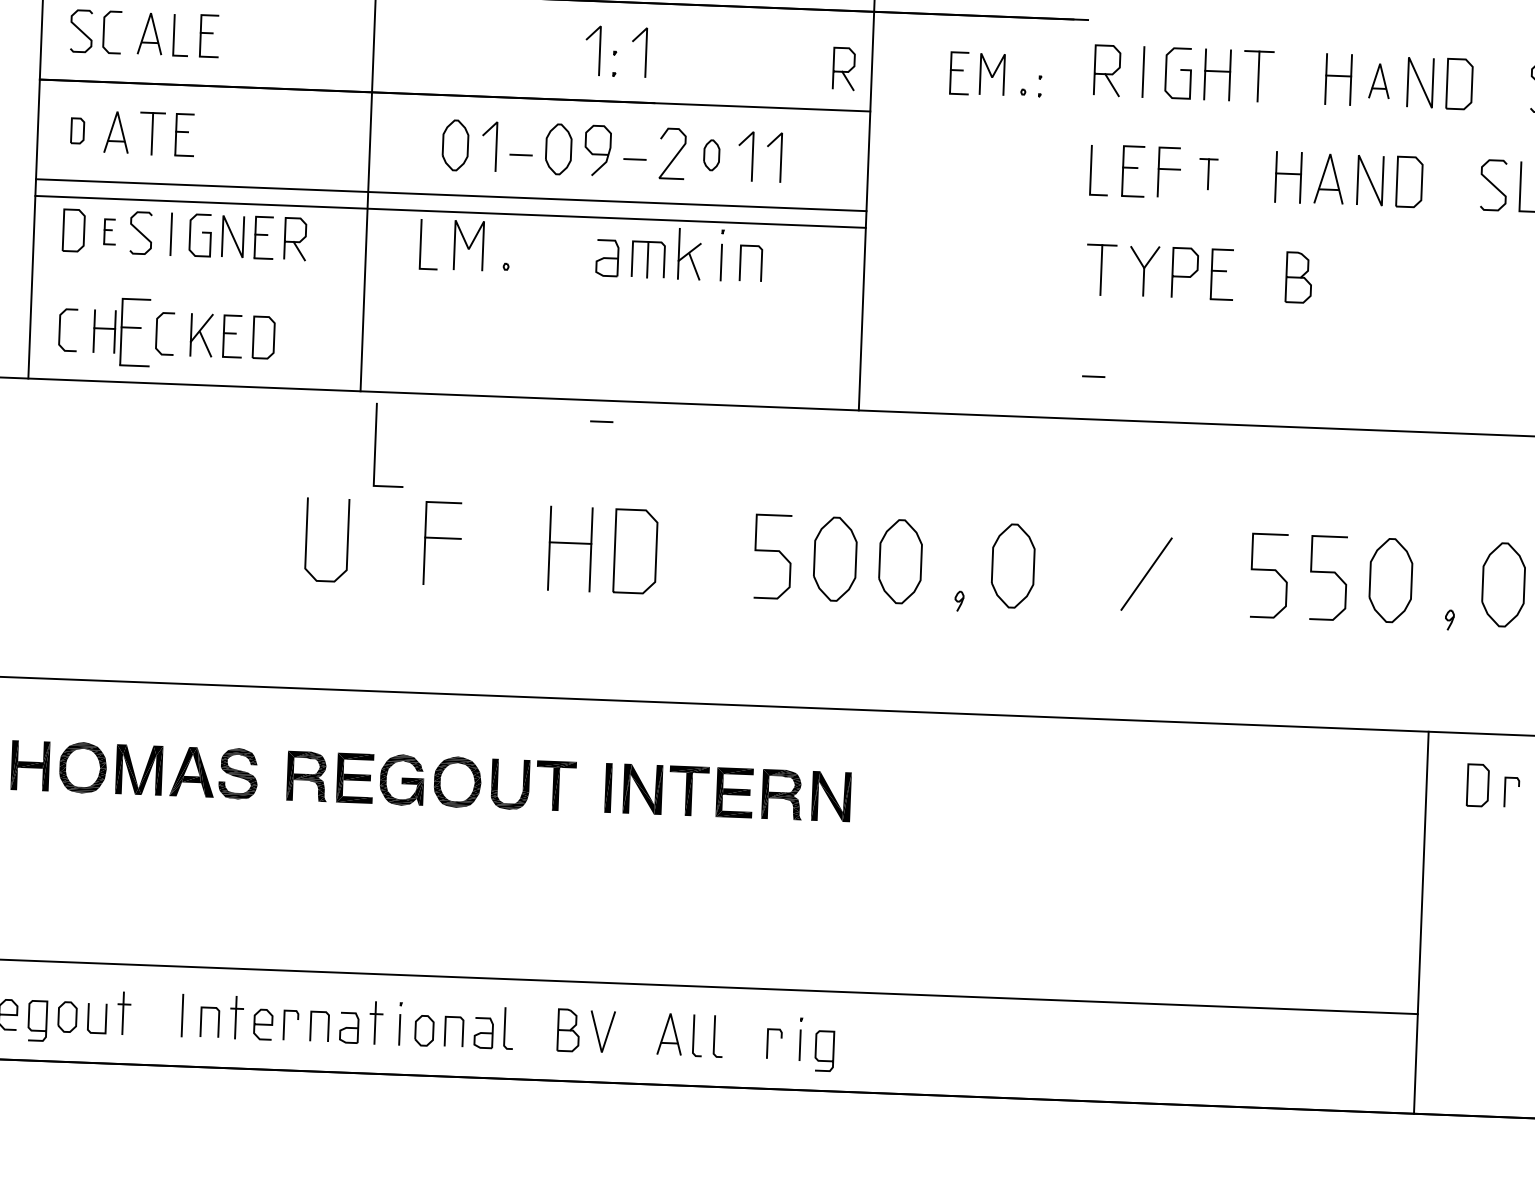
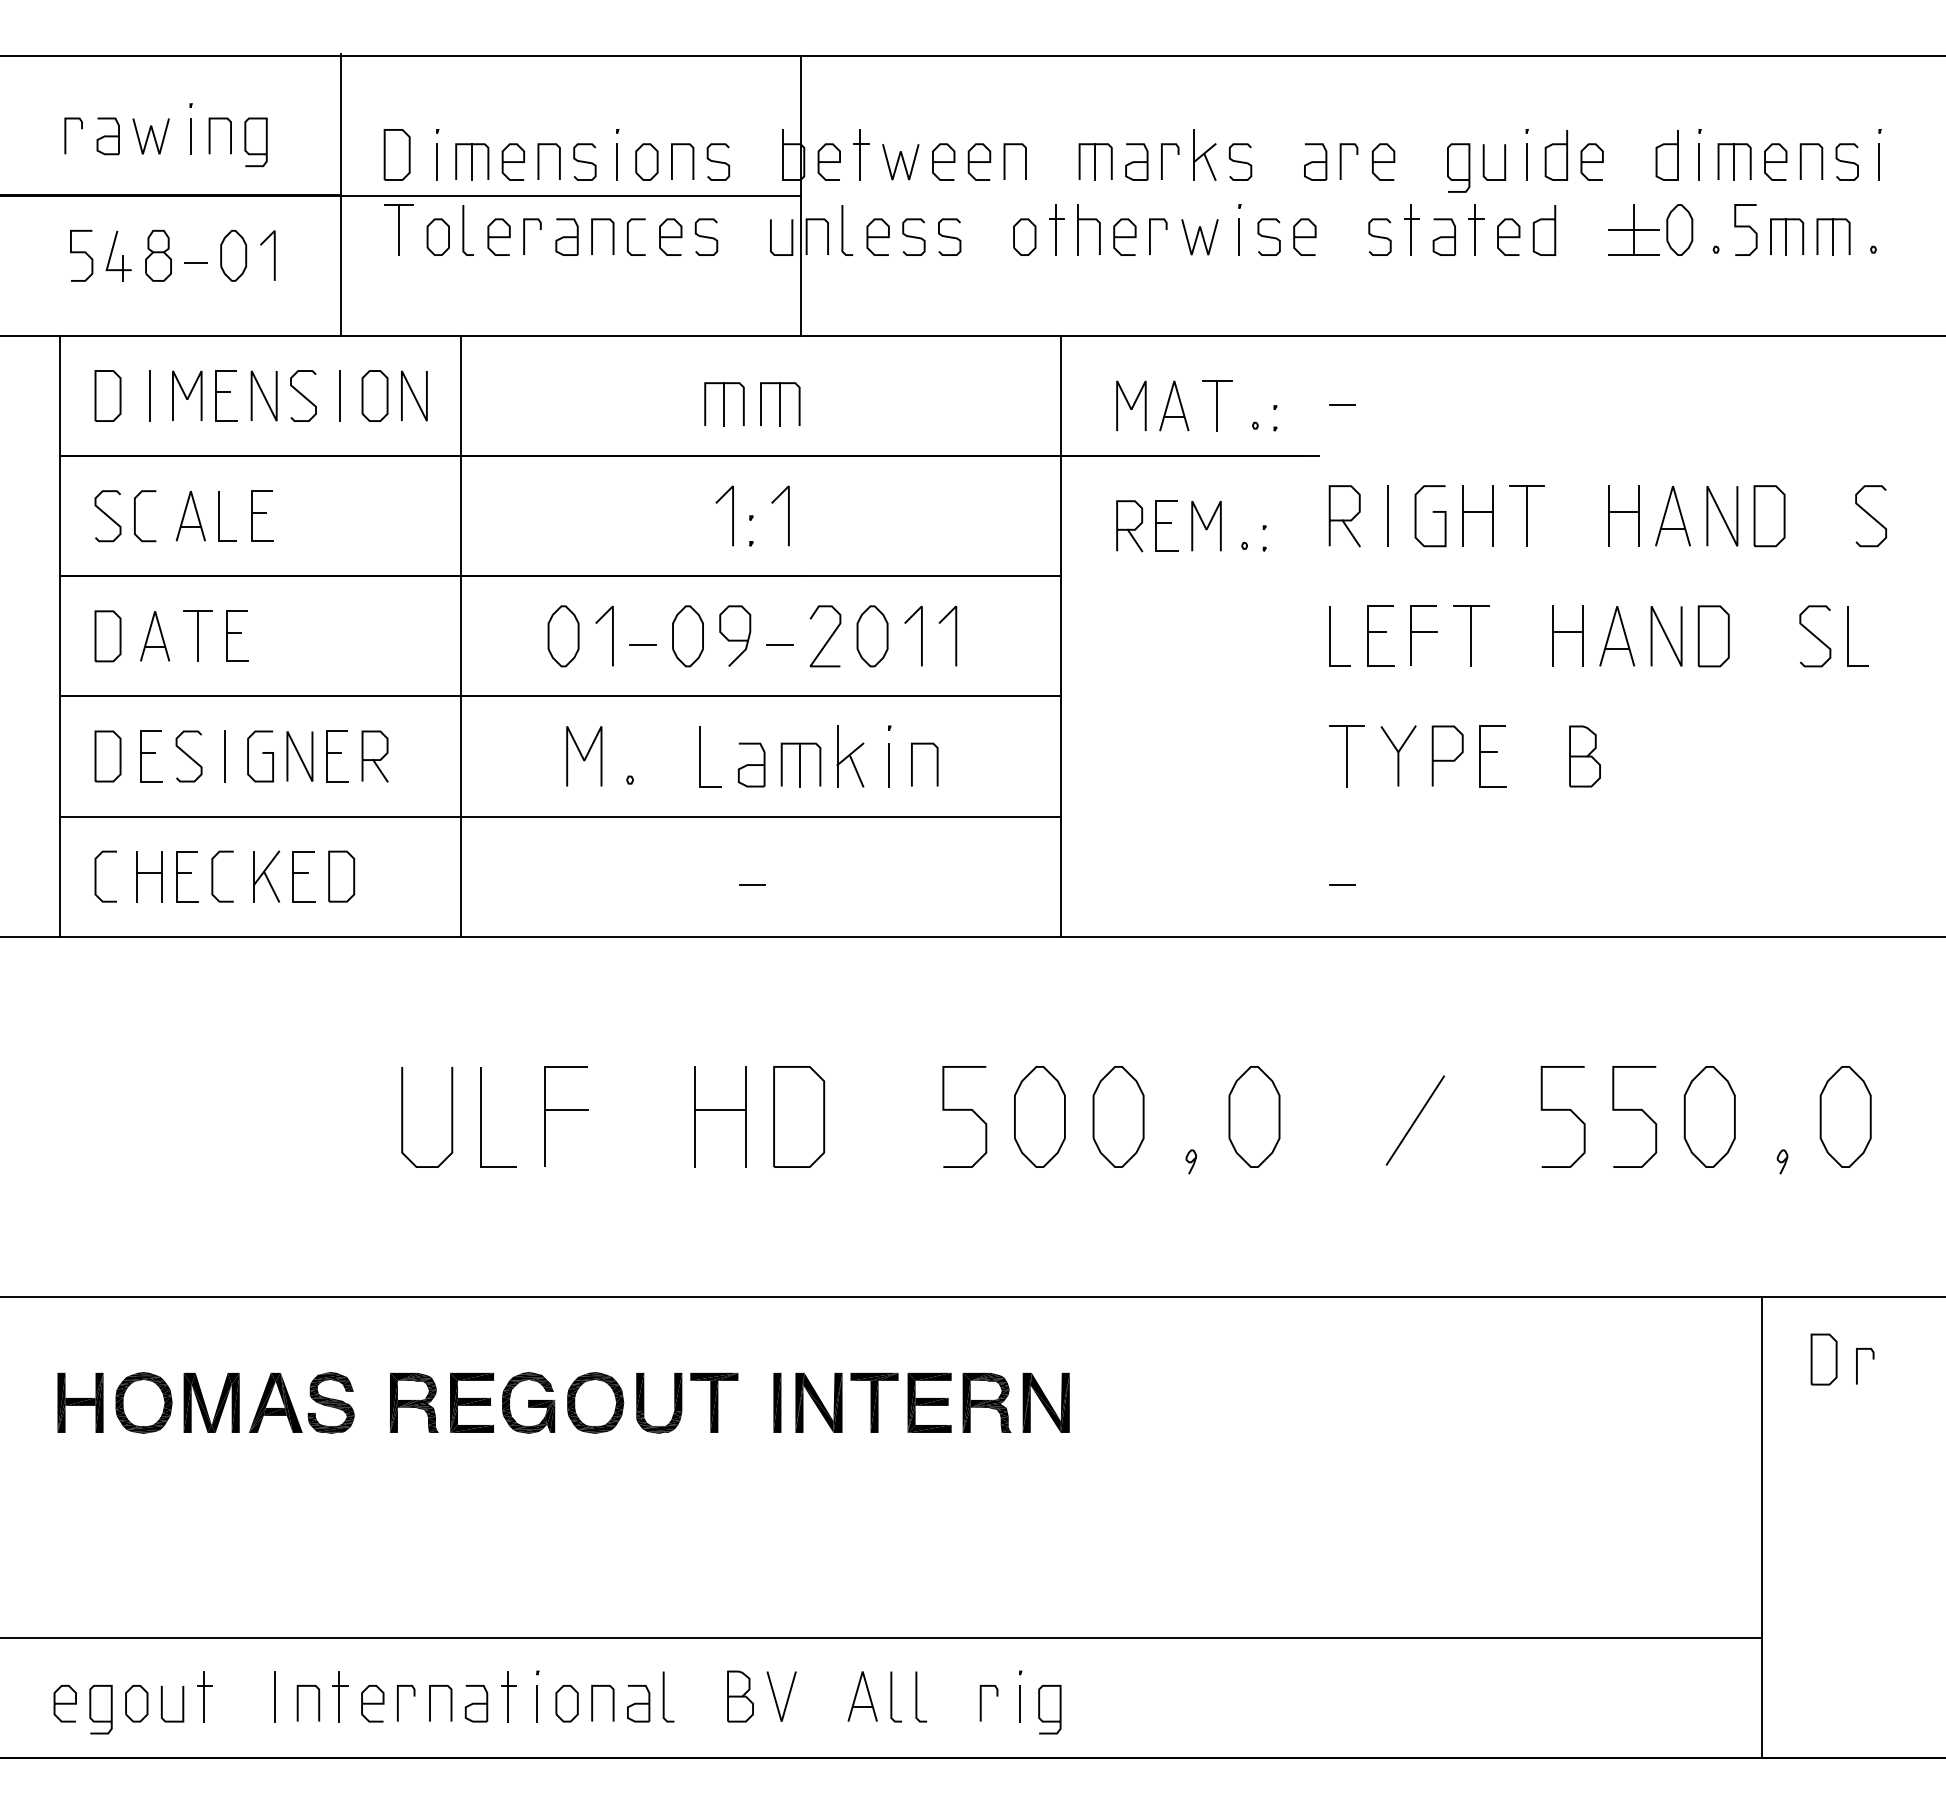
part: (843, 69) -> (1129, 526), moved
part: (1379, 81) -> (1672, 516), size x1.43
part: (77, 131) -> (107, 636), size x1.67
part: (711, 155) -> (872, 636), size x1.67
part: (1208, 173) -> (1471, 635), size x1.67
line: (450, 211) -> (560, 816), moved
part: (109, 231) -> (151, 756), size x1.67
line: (420, 243) -> (700, 756), moved
part: (135, 332) -> (187, 876), size x0.62
line: (601, 421) -> (752, 884), moved
line: (375, 444) -> (481, 1117), moved

